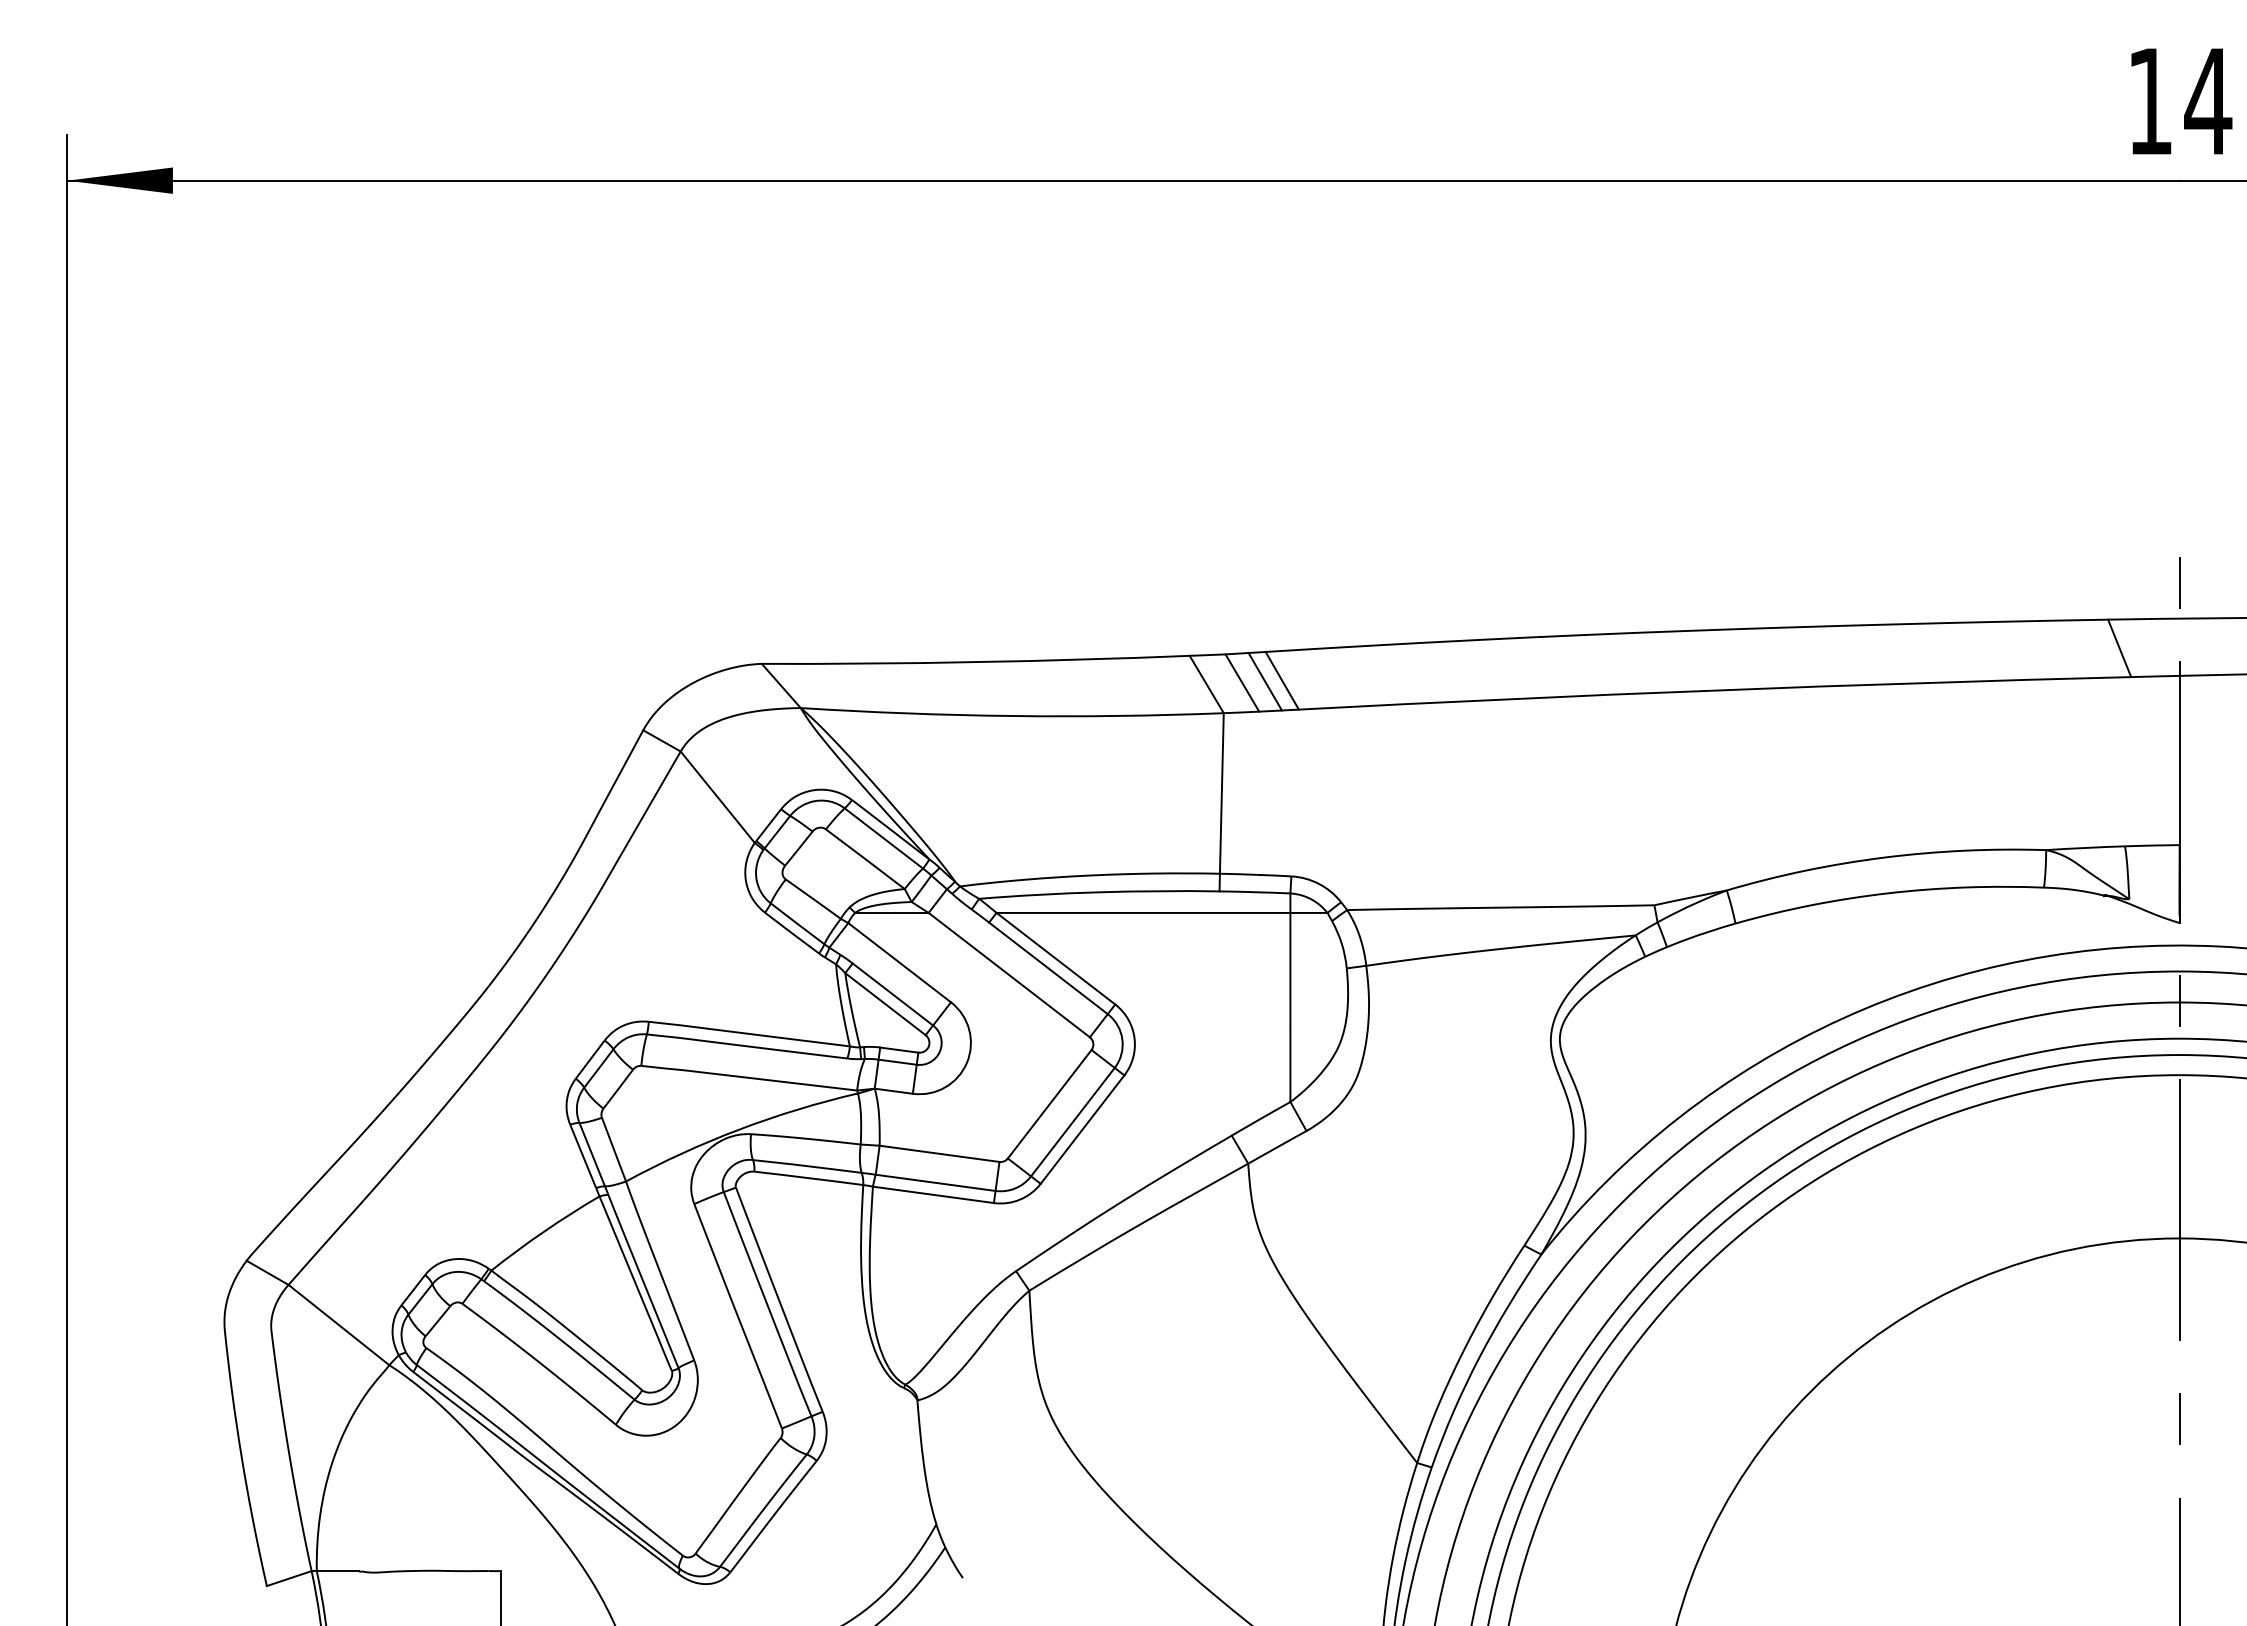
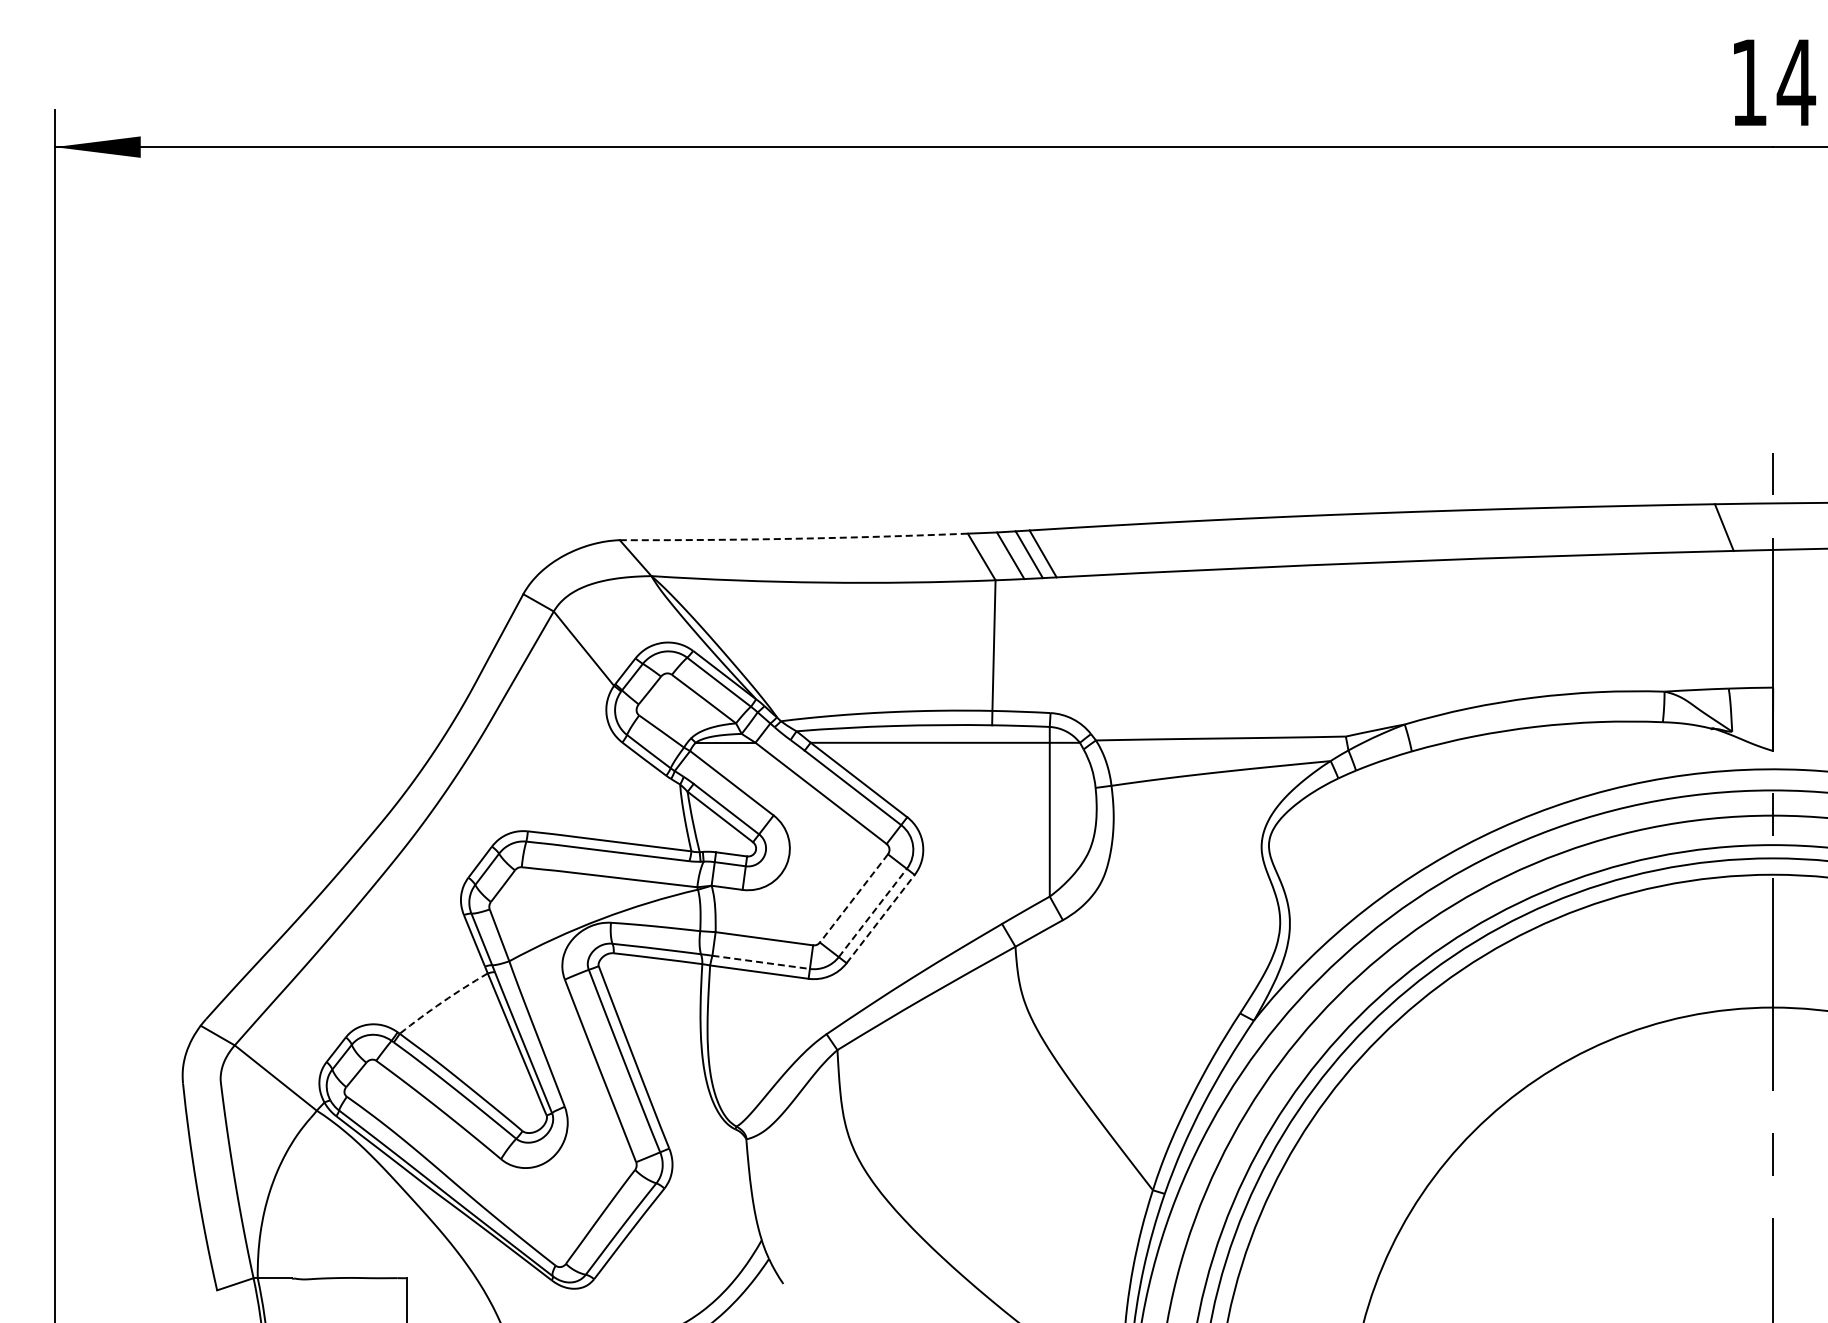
arc: (975, 661) -> (793, 538), solid -> dashed
line: (1049, 1104) -> (853, 898), solid -> dashed
line: (1072, 1121) -> (872, 912), solid -> dashed
line: (1082, 1130) -> (880, 919), solid -> dashed
line: (936, 1183) -> (761, 962), solid -> dashed
arc: (543, 1232) -> (442, 1002), solid -> dashed

